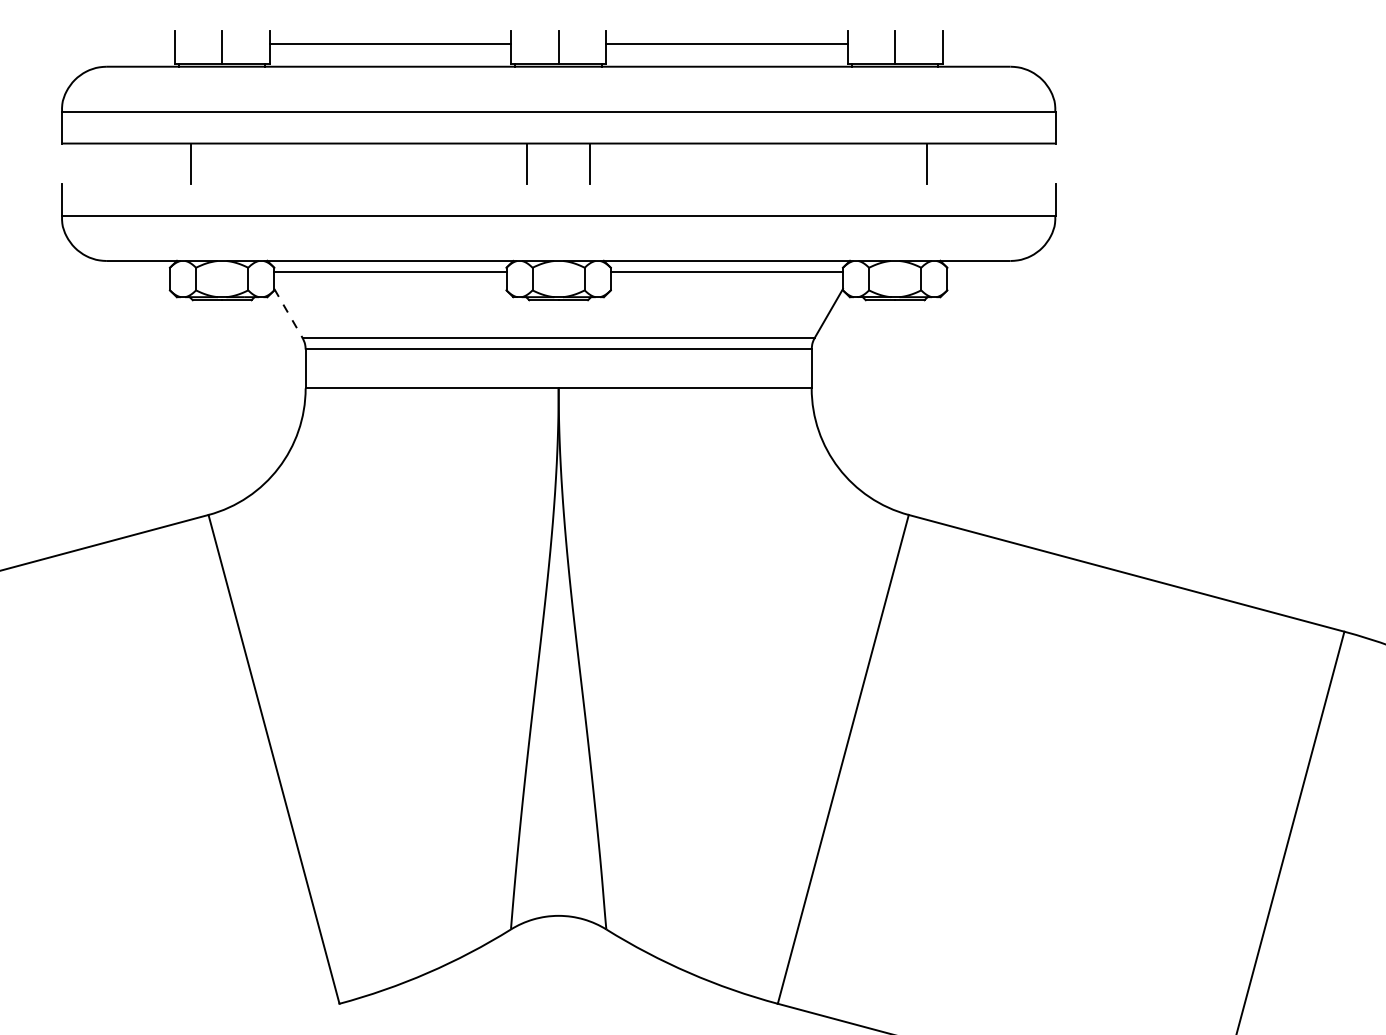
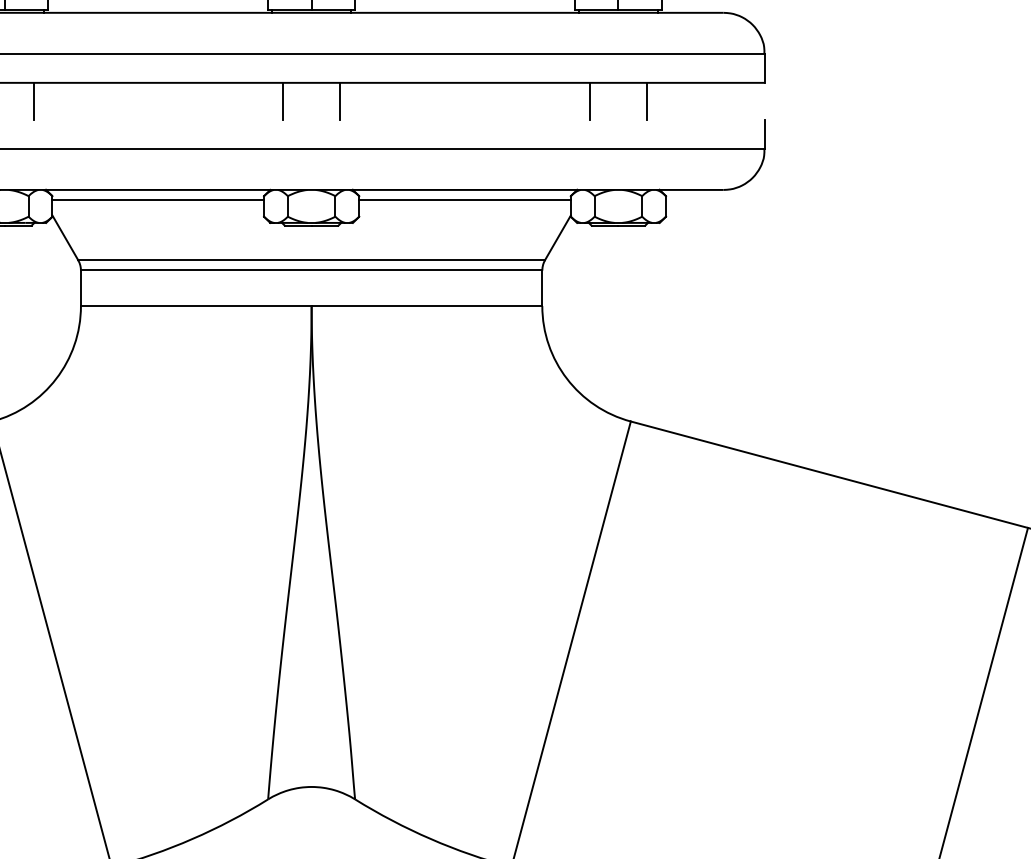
line: (253, 163) -> (33, 101), added
line: (863, 163) -> (589, 101), added
line: (288, 313) -> (65, 237), dashed -> solid

